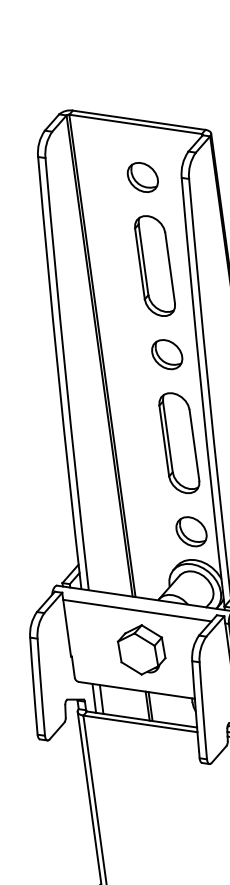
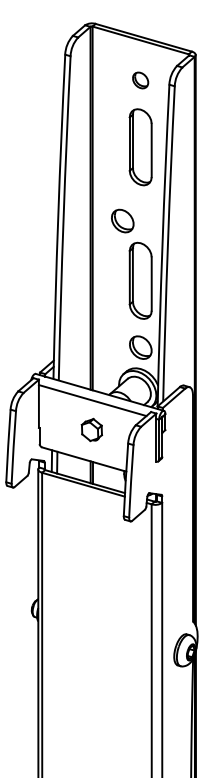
part: (142, 177) -> (140, 80), size x0.7
part: (166, 353) -> (122, 220), moved
part: (141, 649) -> (91, 429), size x0.6

